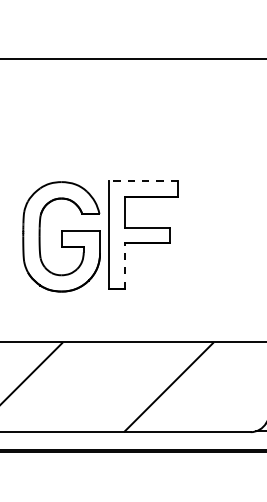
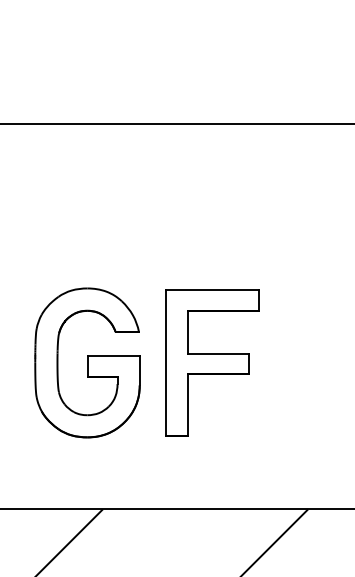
line: (143, 181) -> (212, 290), dashed -> solid
part: (61, 236) -> (87, 362), moved
line: (125, 265) -> (187, 404), dashed -> solid

